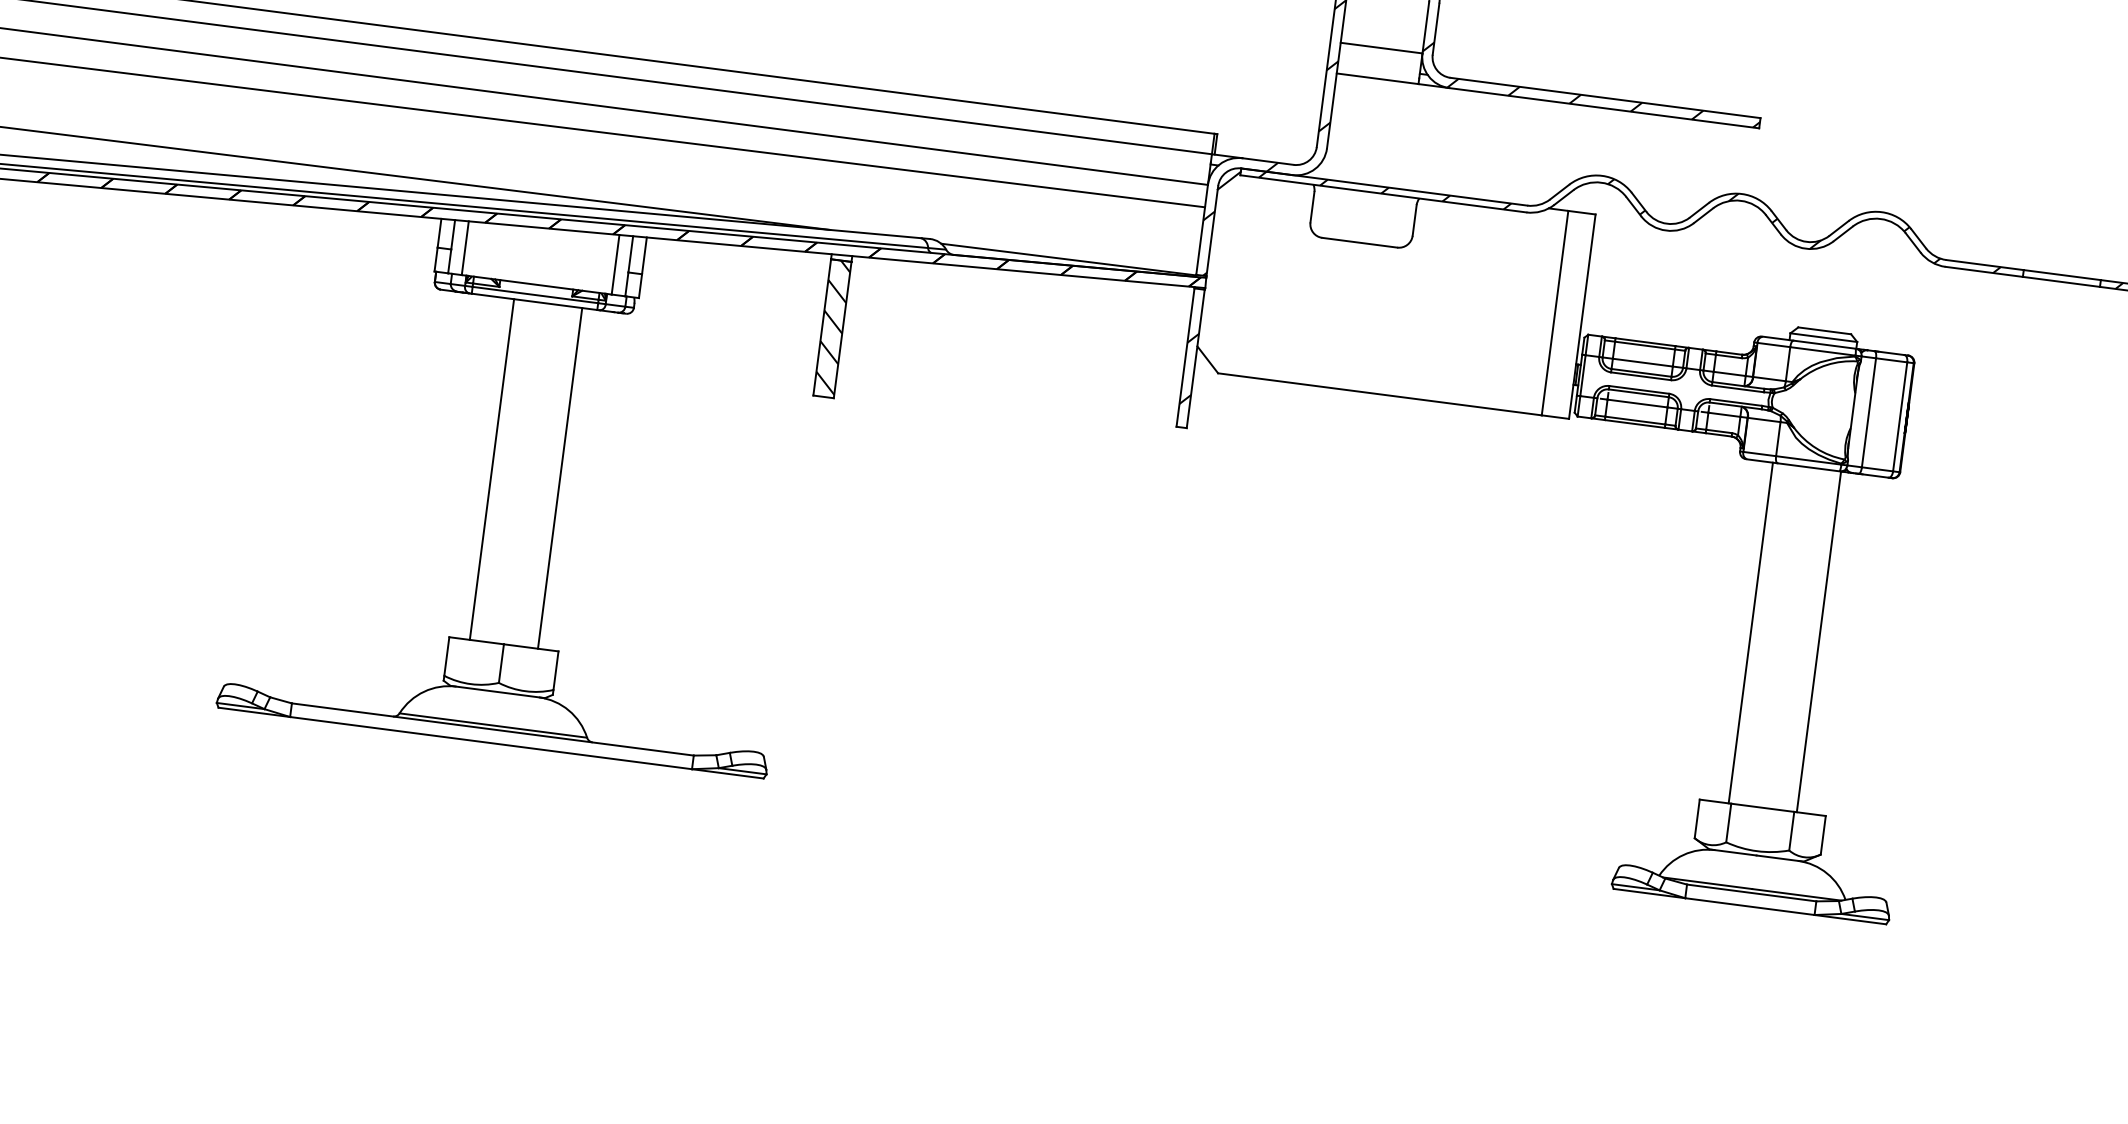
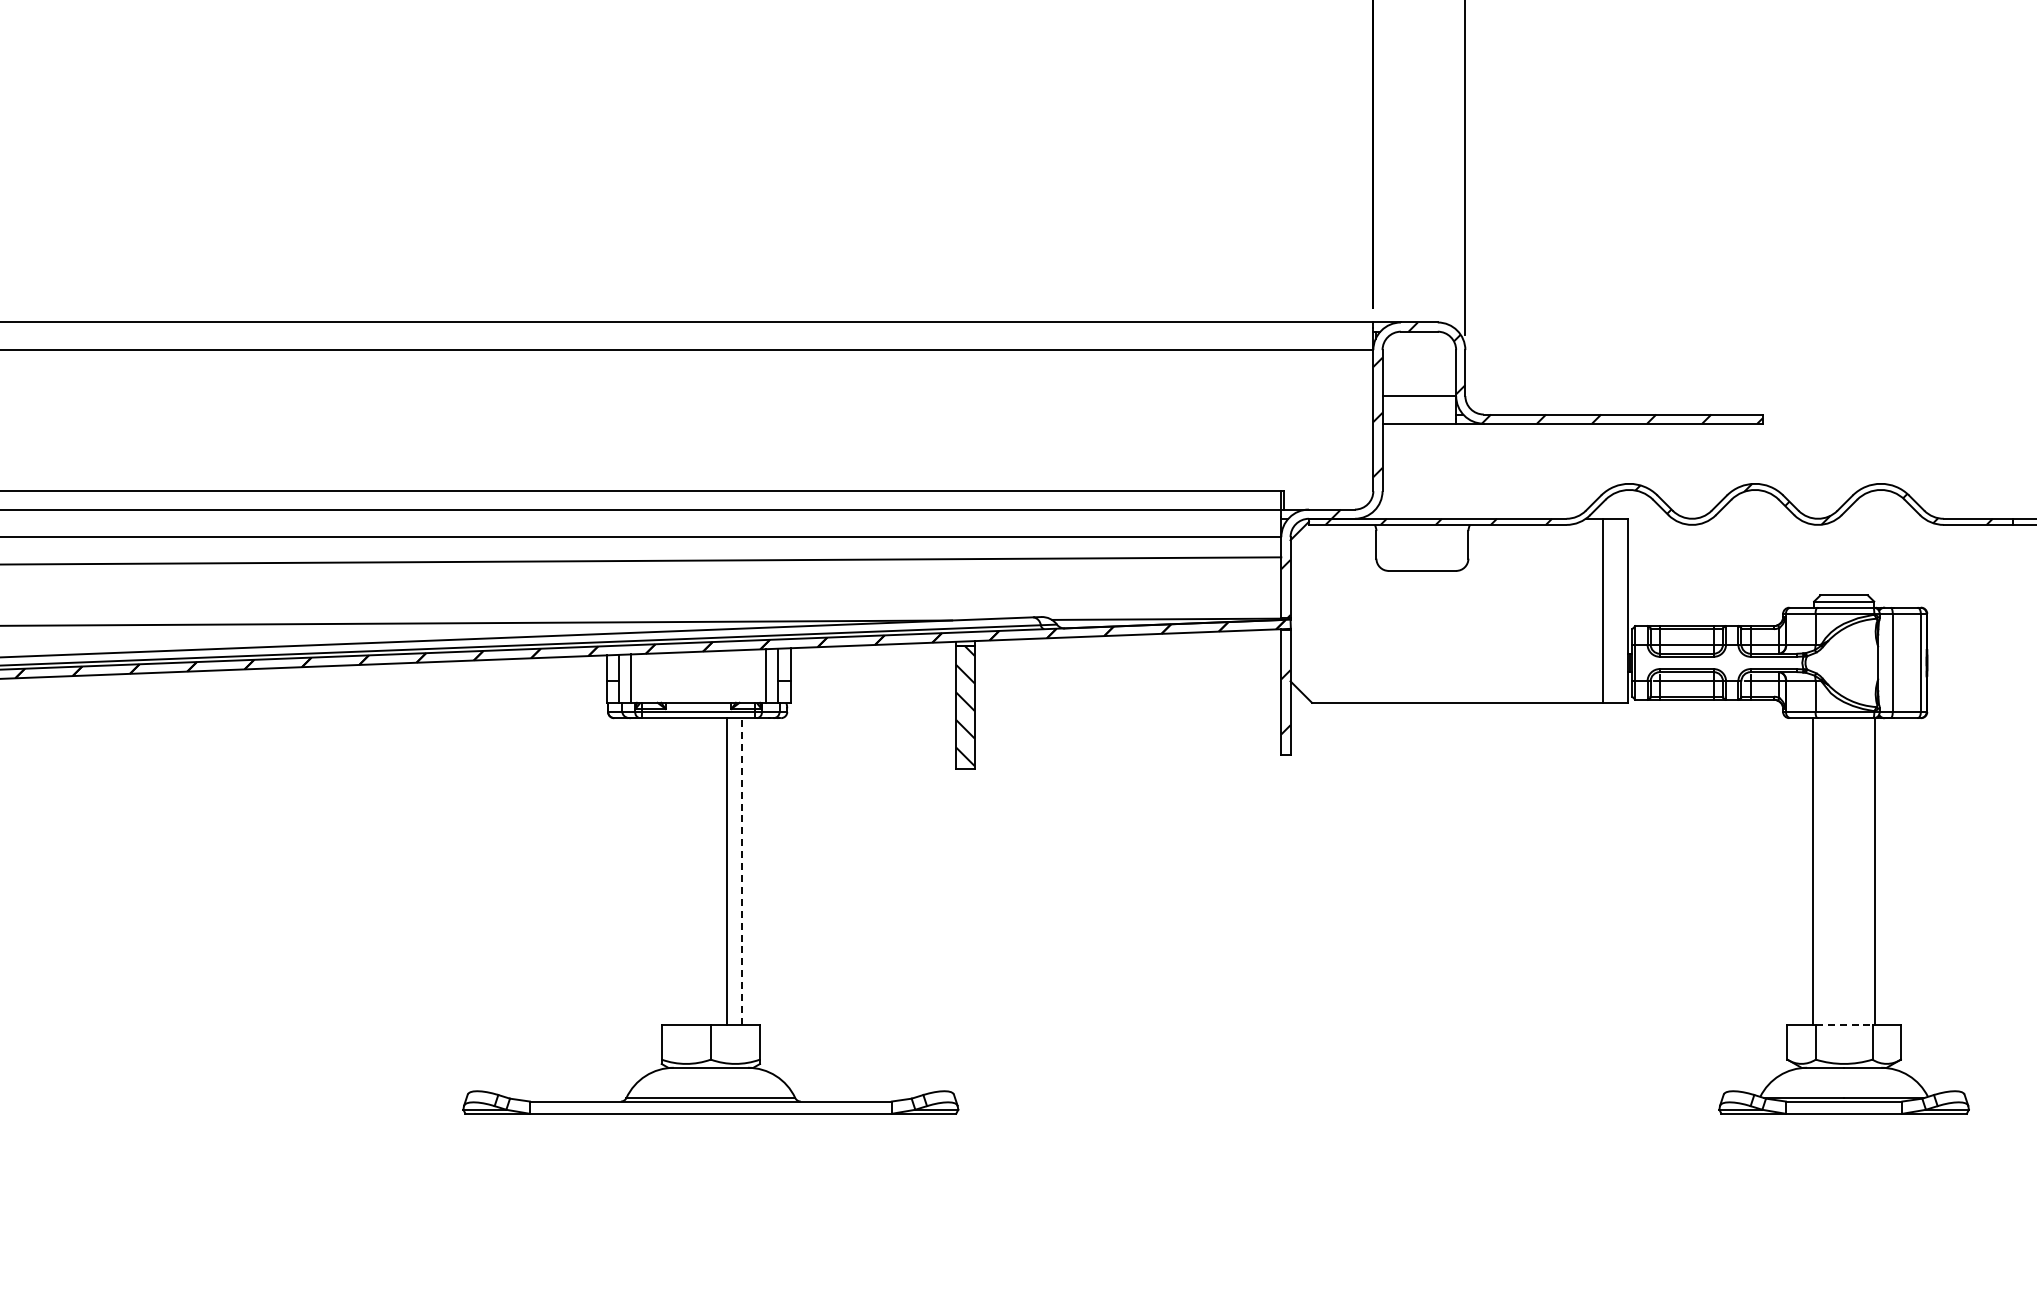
line: (492, 469) -> (727, 871), moved
line: (560, 478) -> (741, 871), solid -> dashed
line: (1763, 807) -> (1844, 1024), solid -> dashed

